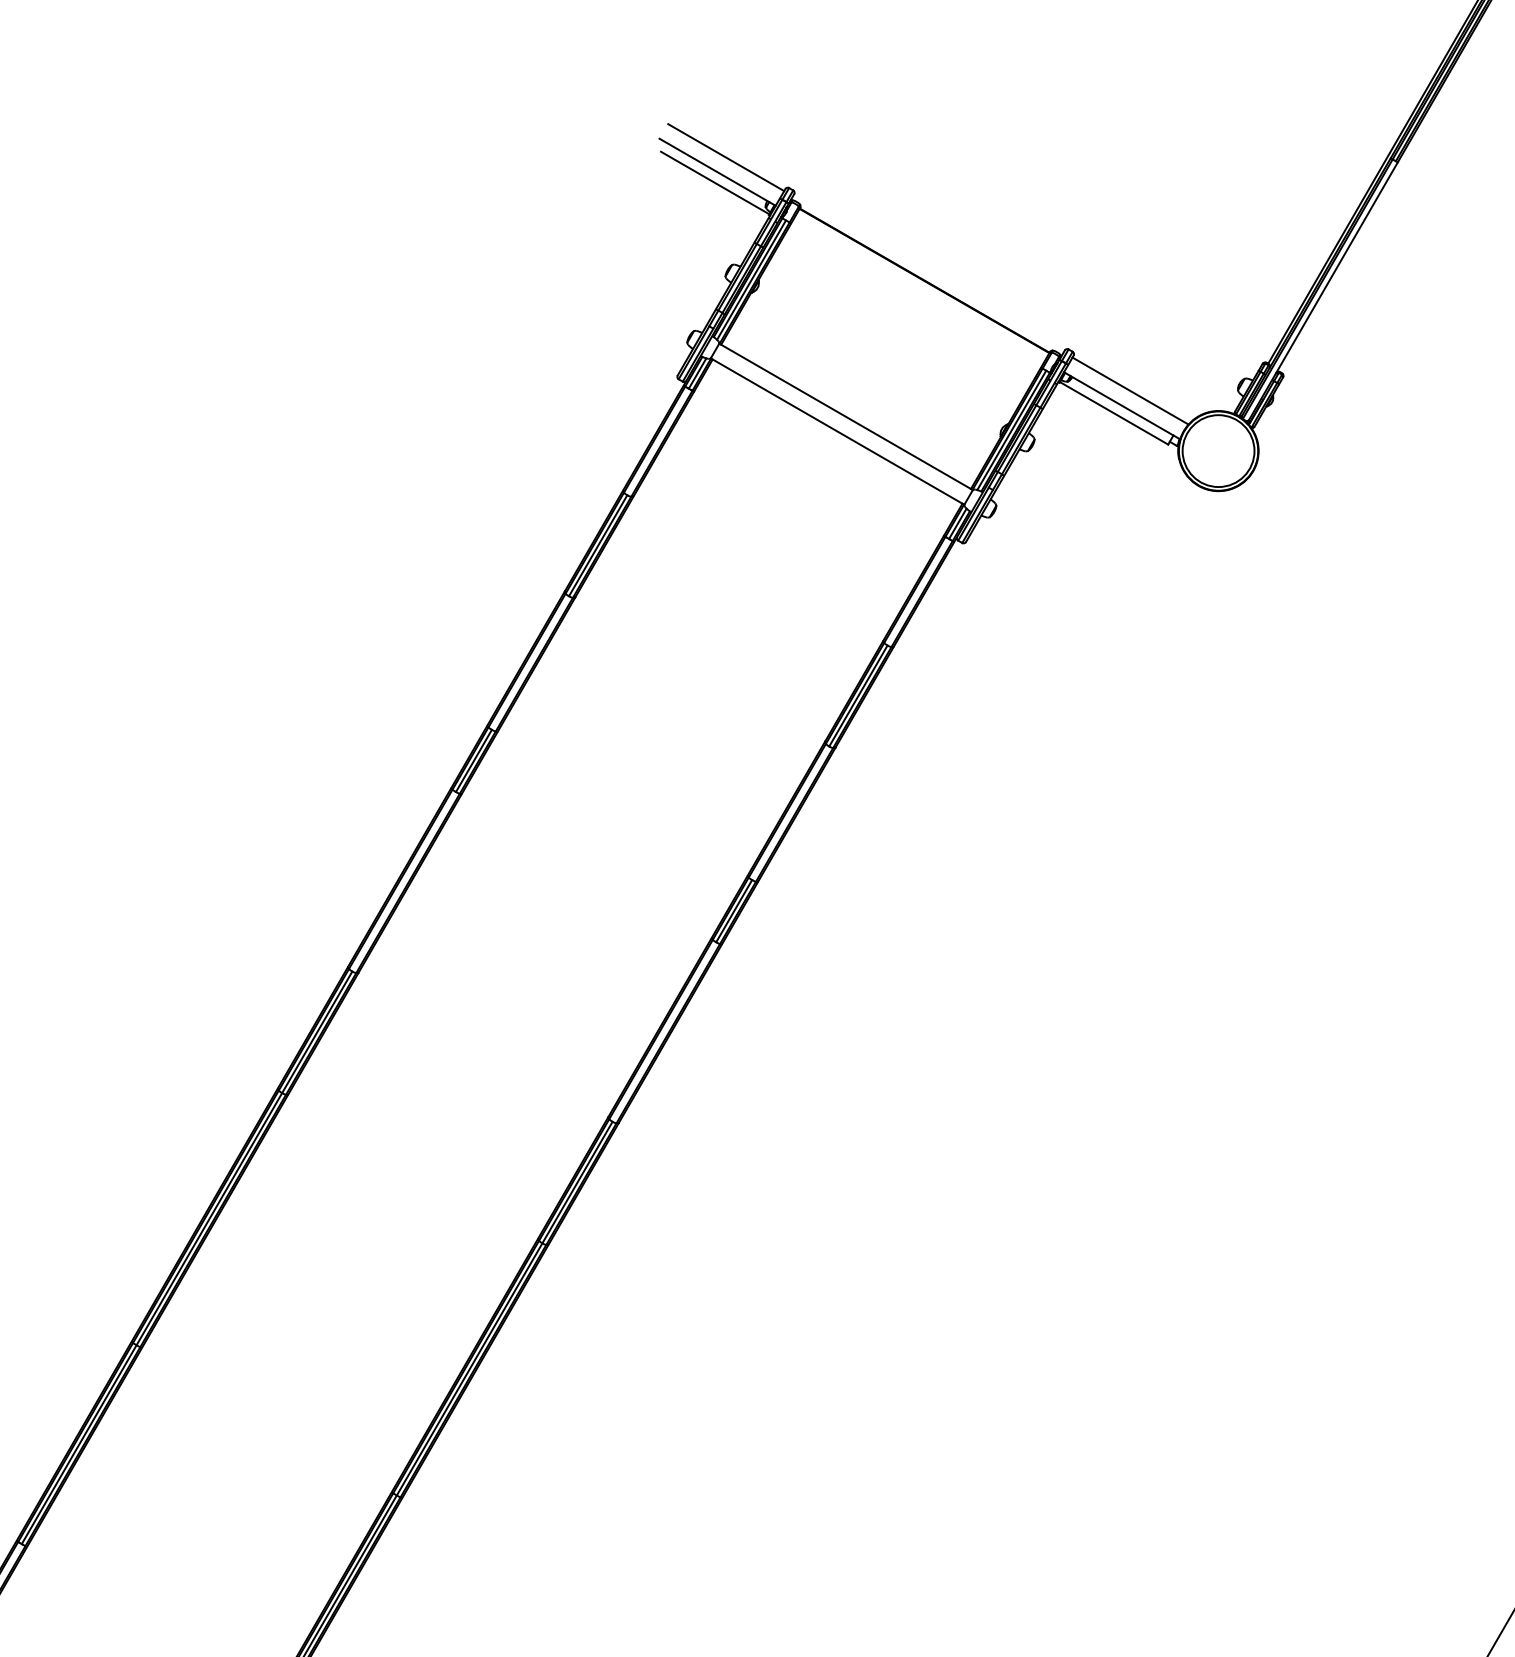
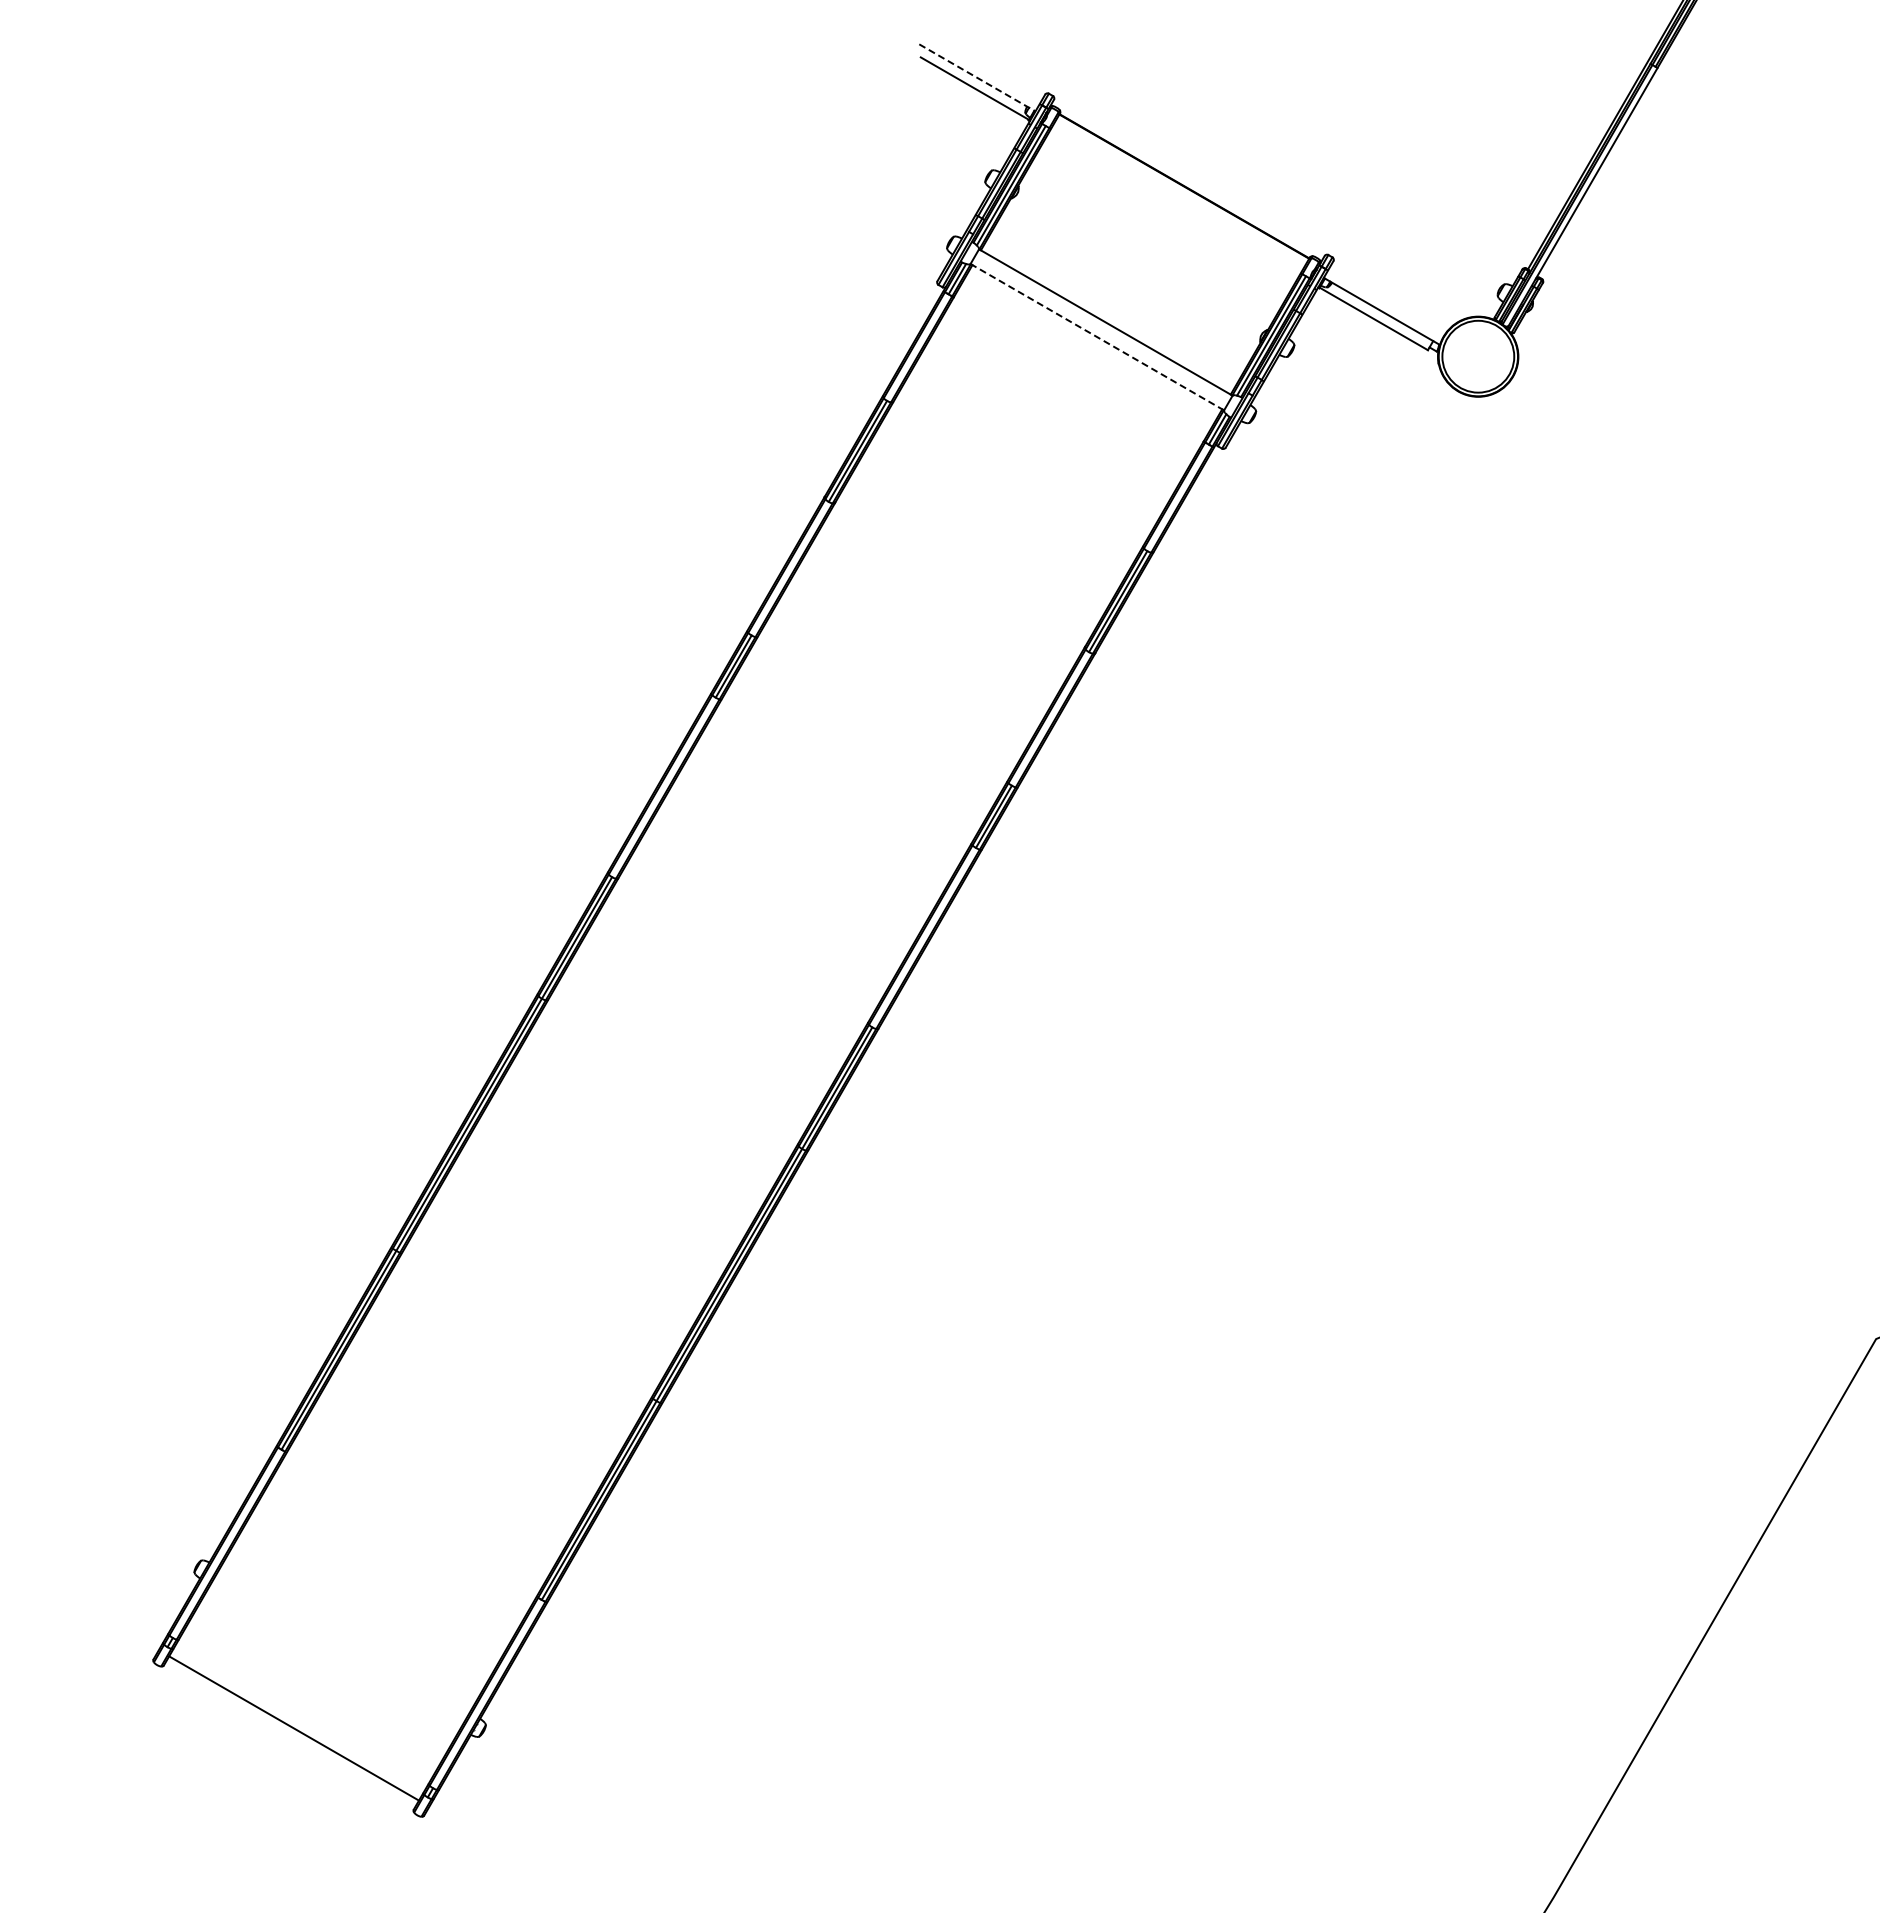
line: (725, 156) -> (985, 62), removed
line: (717, 172) -> (977, 78), solid -> dashed
line: (1130, 390) -> (1390, 296), removed
line: (836, 430) -> (1096, 336), solid -> dashed

